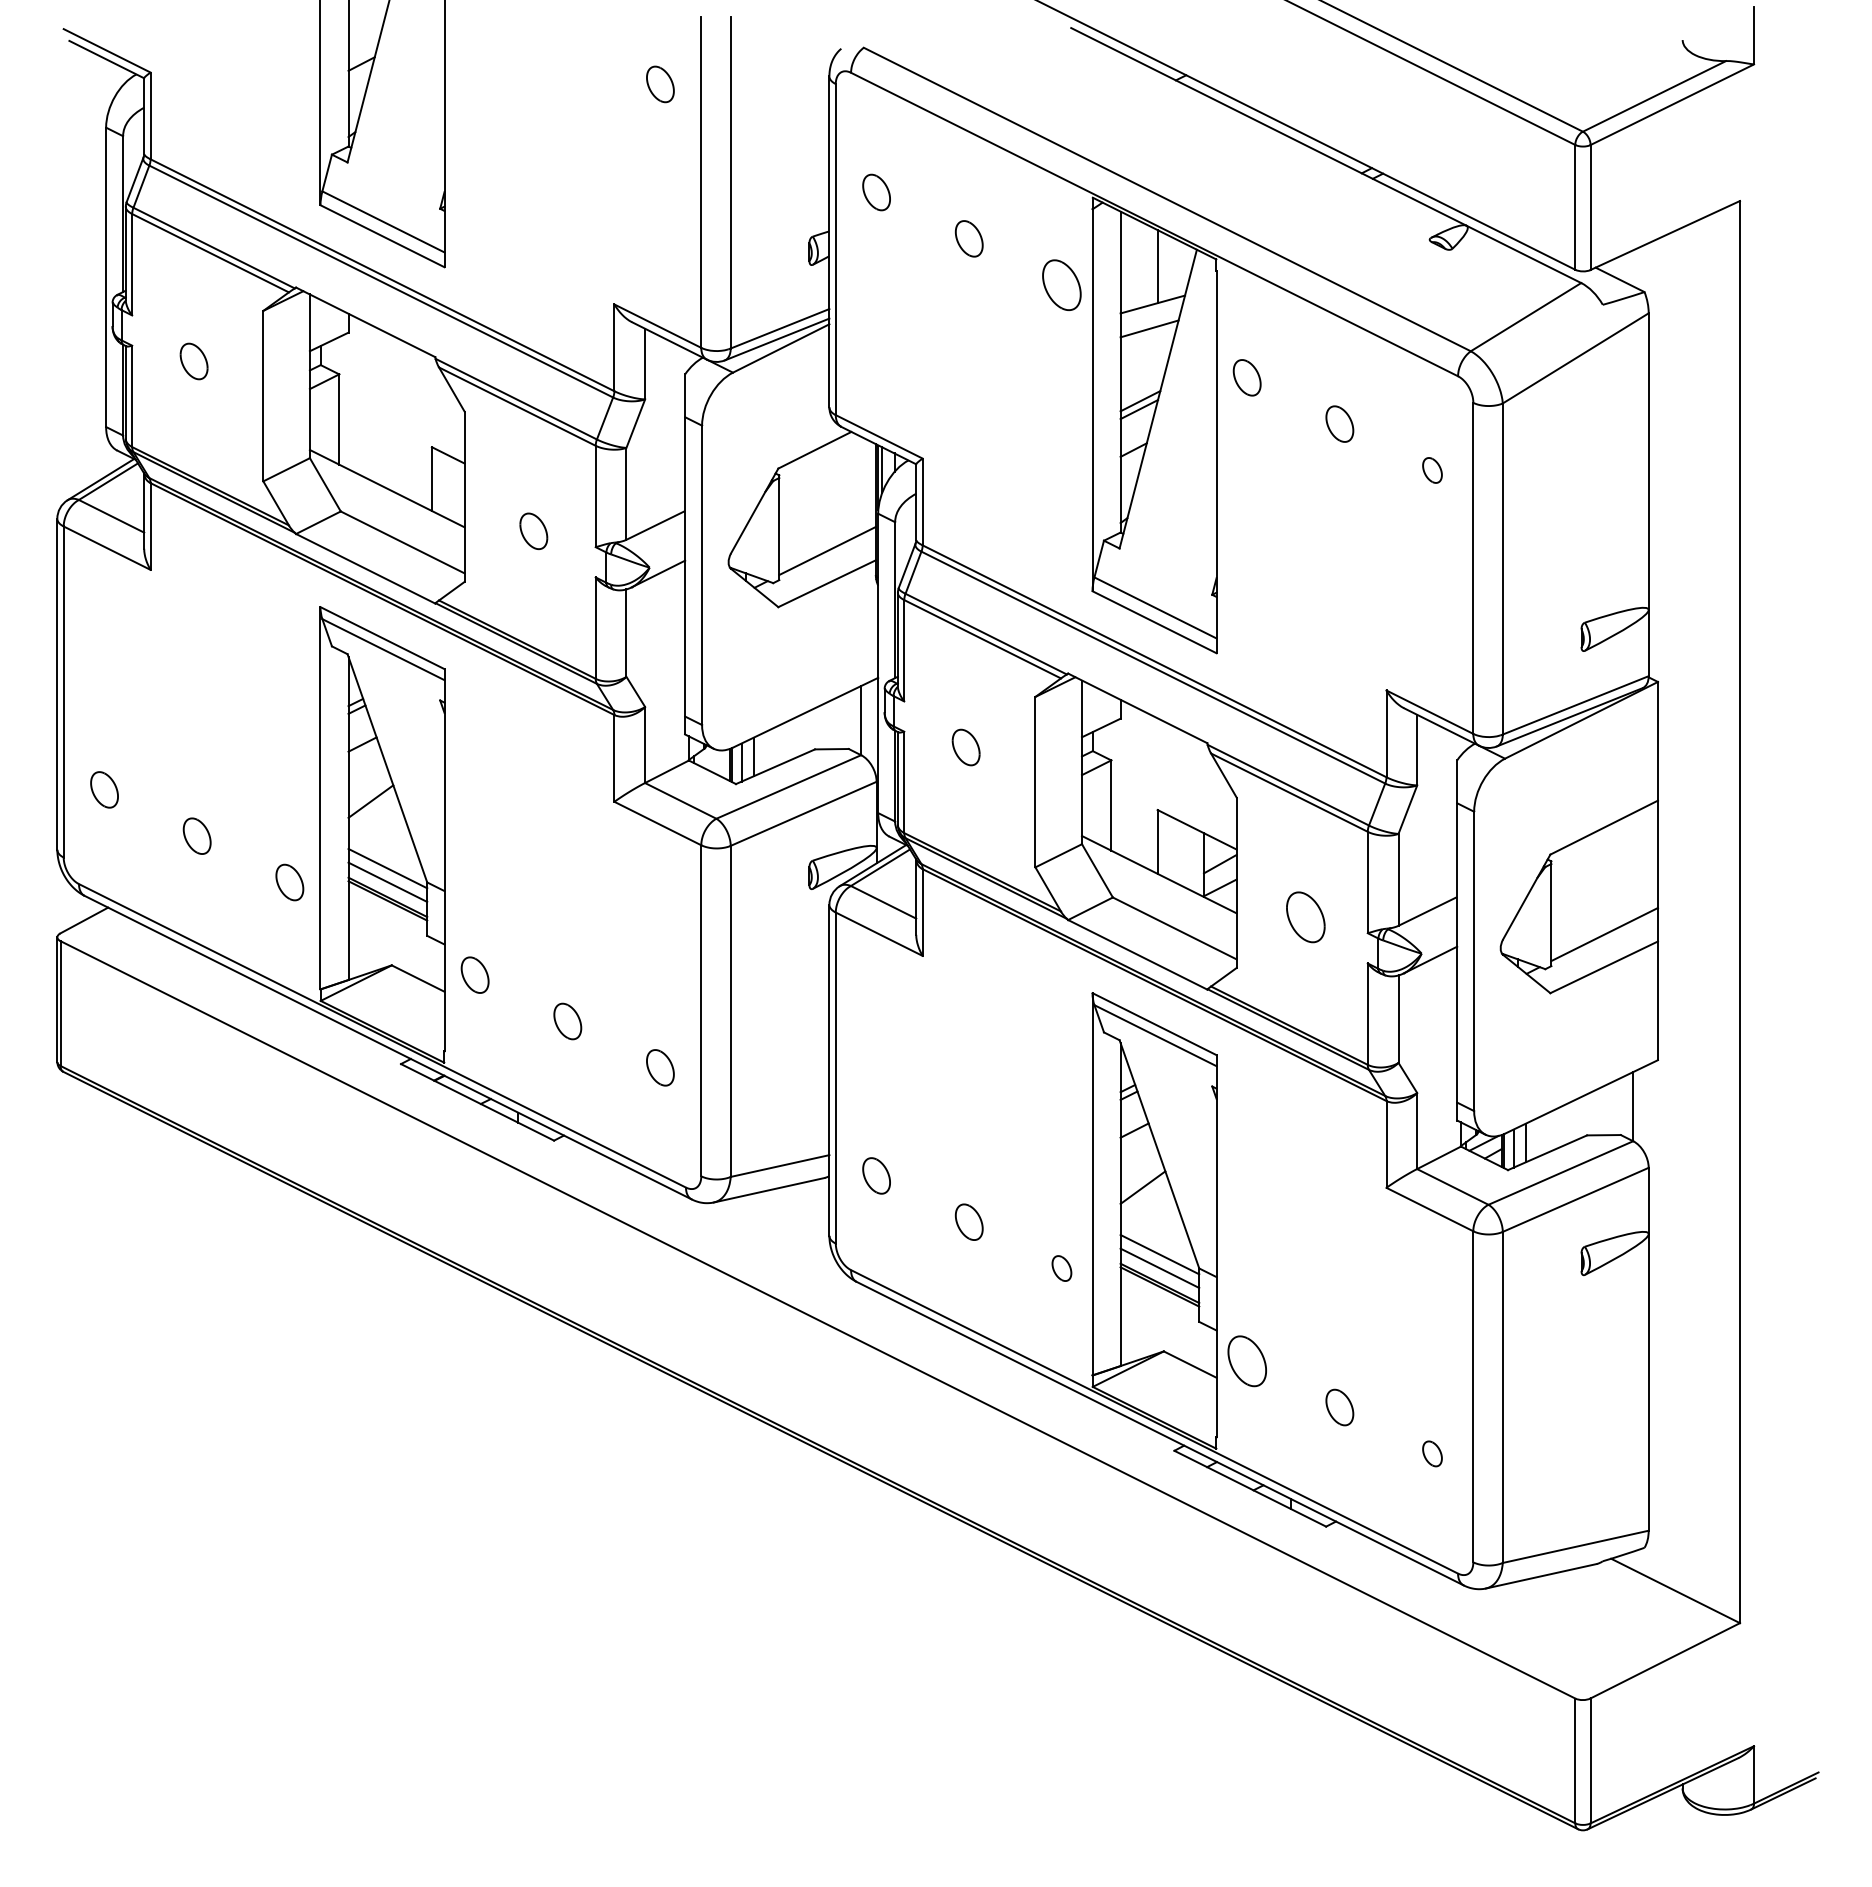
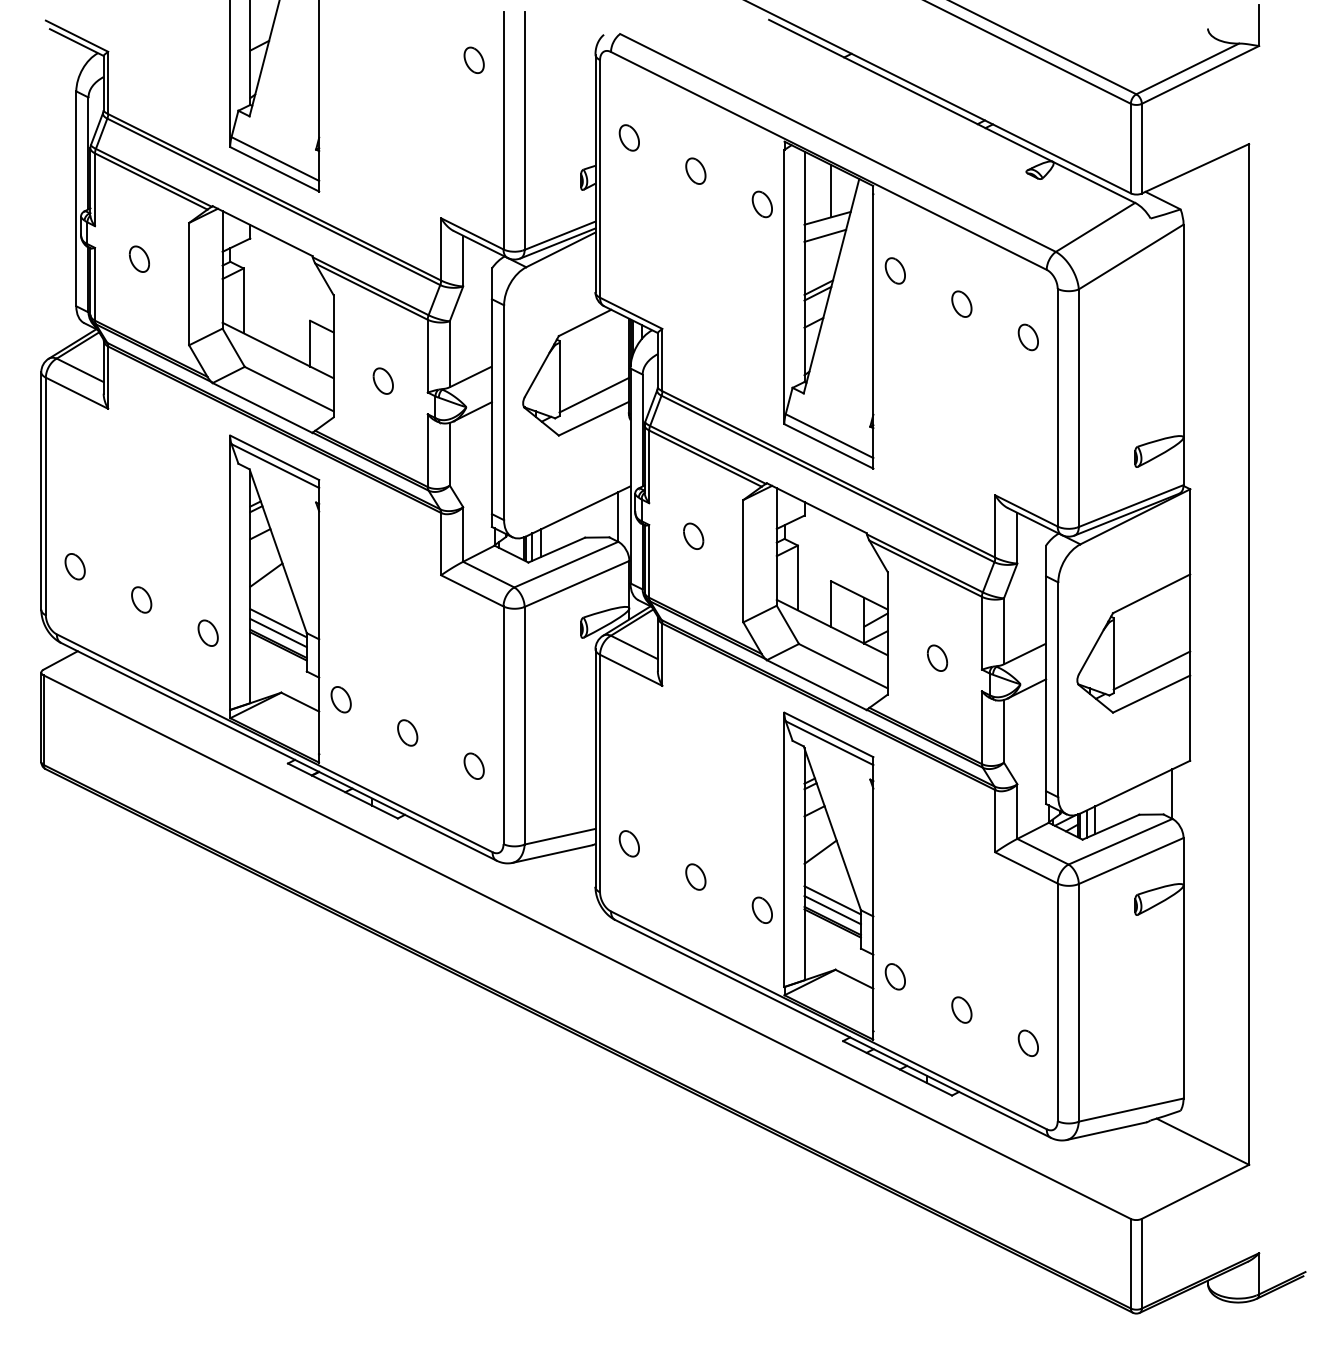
part: (1061, 284) -> (762, 203), size x0.71
part: (1432, 470) -> (1028, 337), size x1.43
part: (1305, 917) -> (937, 658), size x0.71
part: (1061, 1268) -> (762, 910), size x1.43
part: (1246, 1360) -> (894, 976), size x0.71
part: (1432, 1453) -> (1028, 1043), size x1.43

